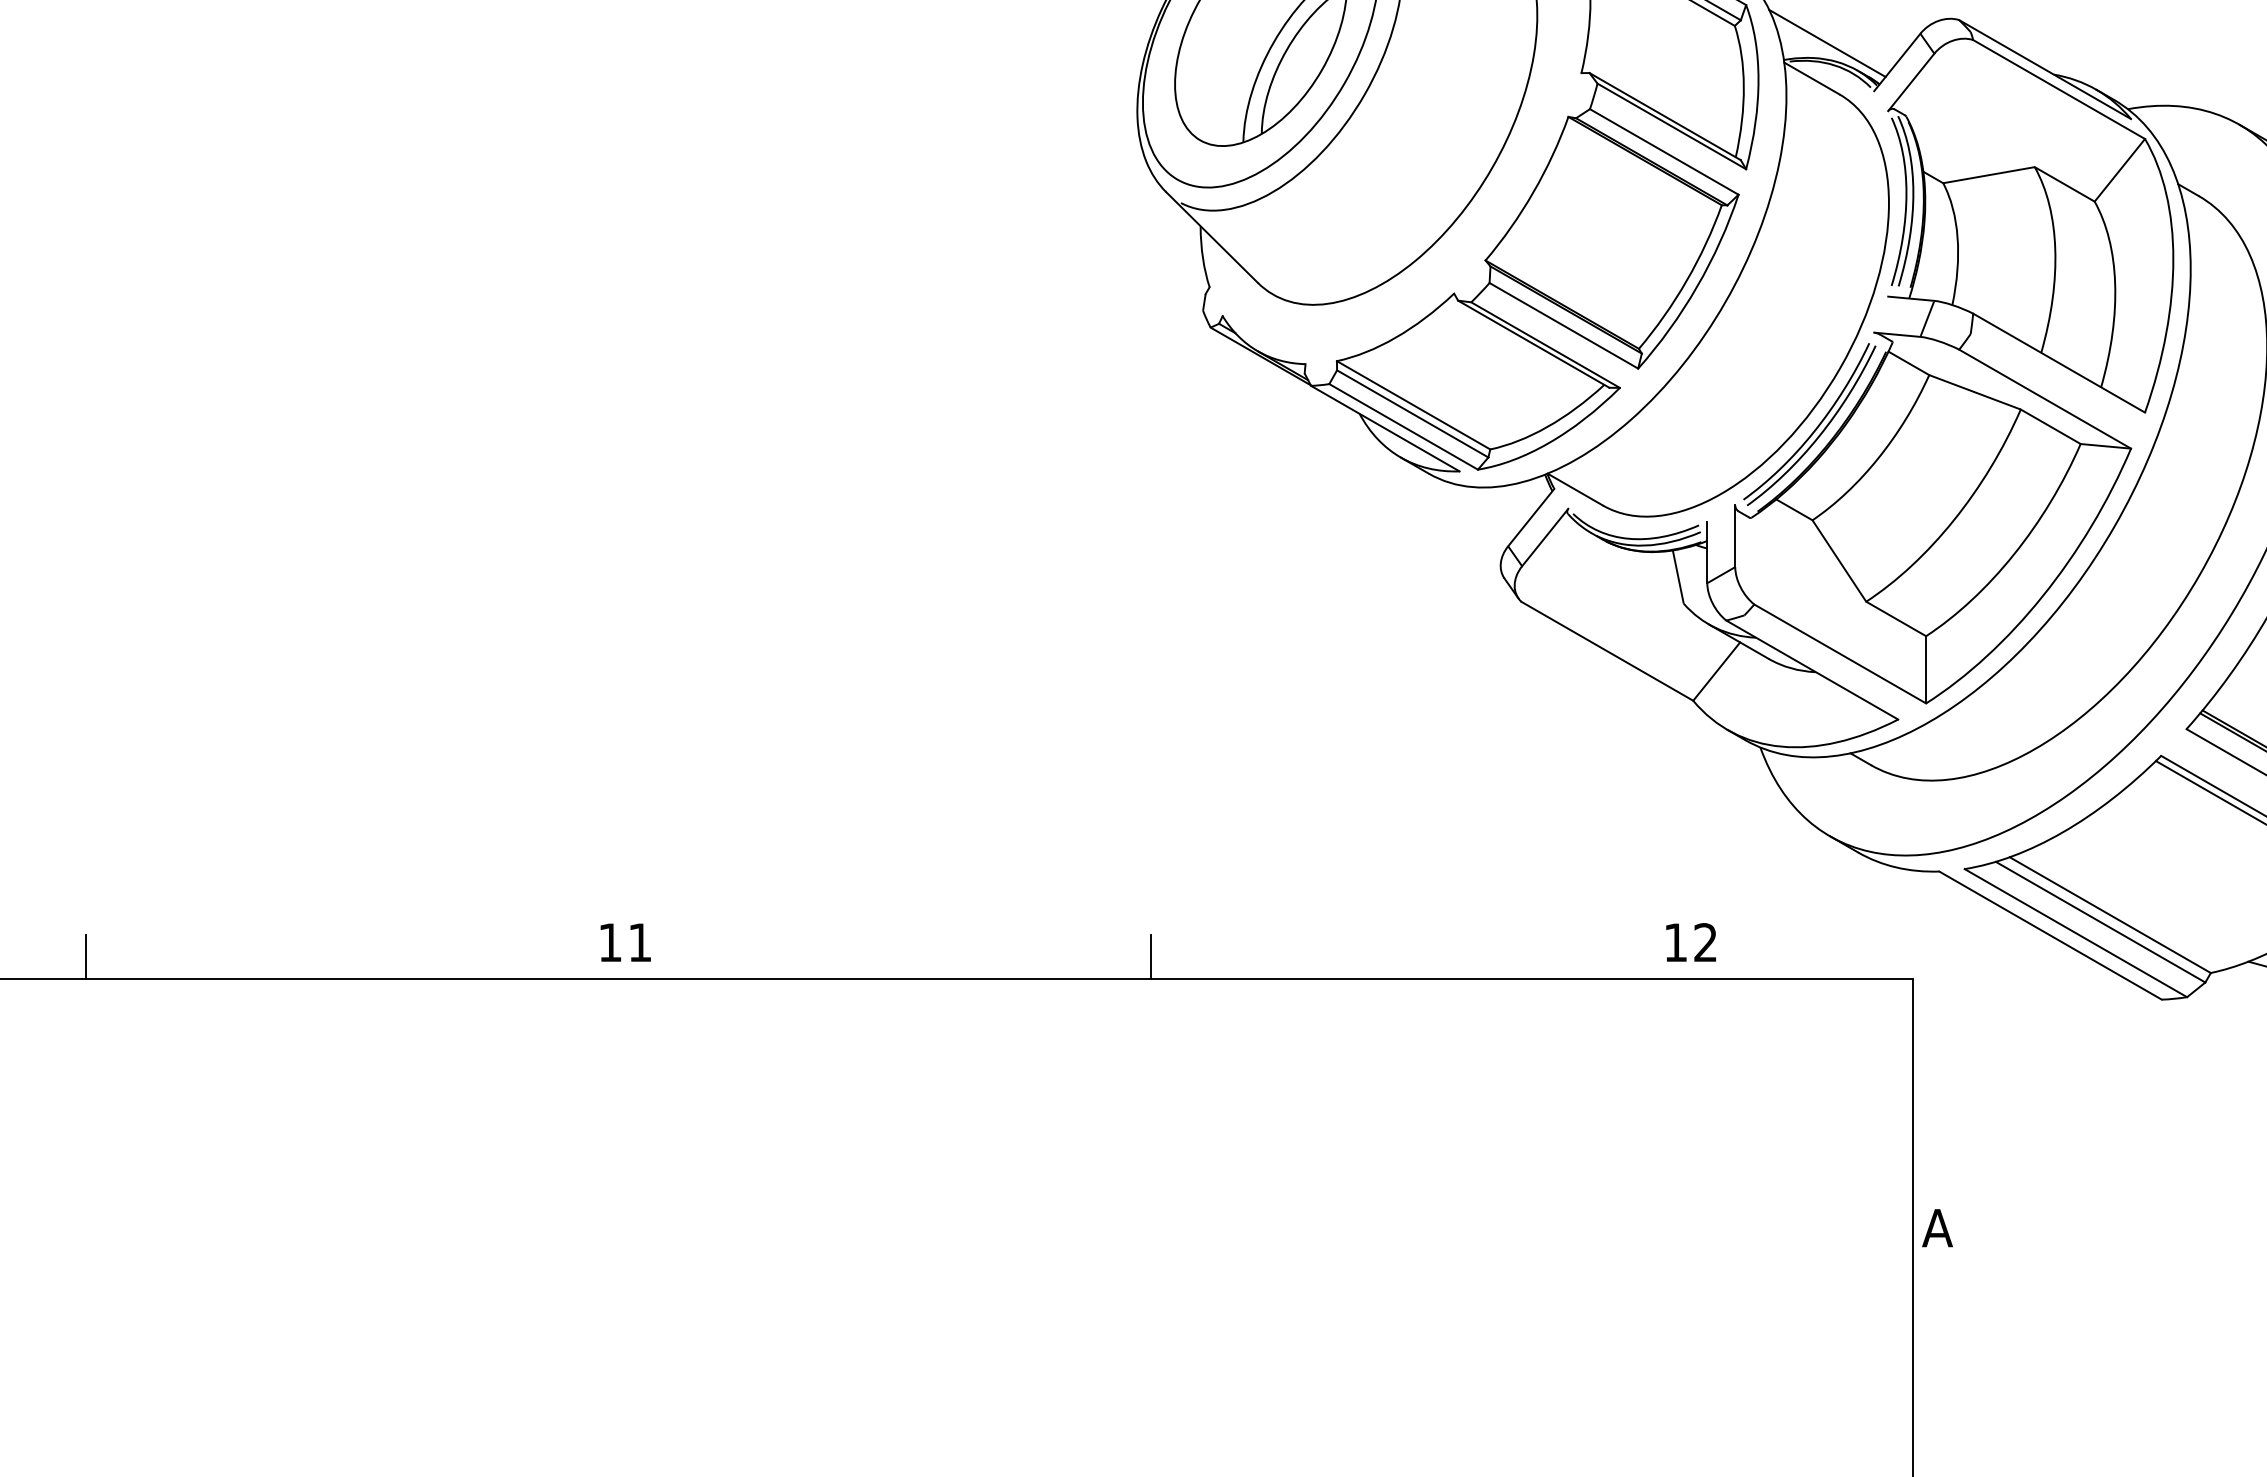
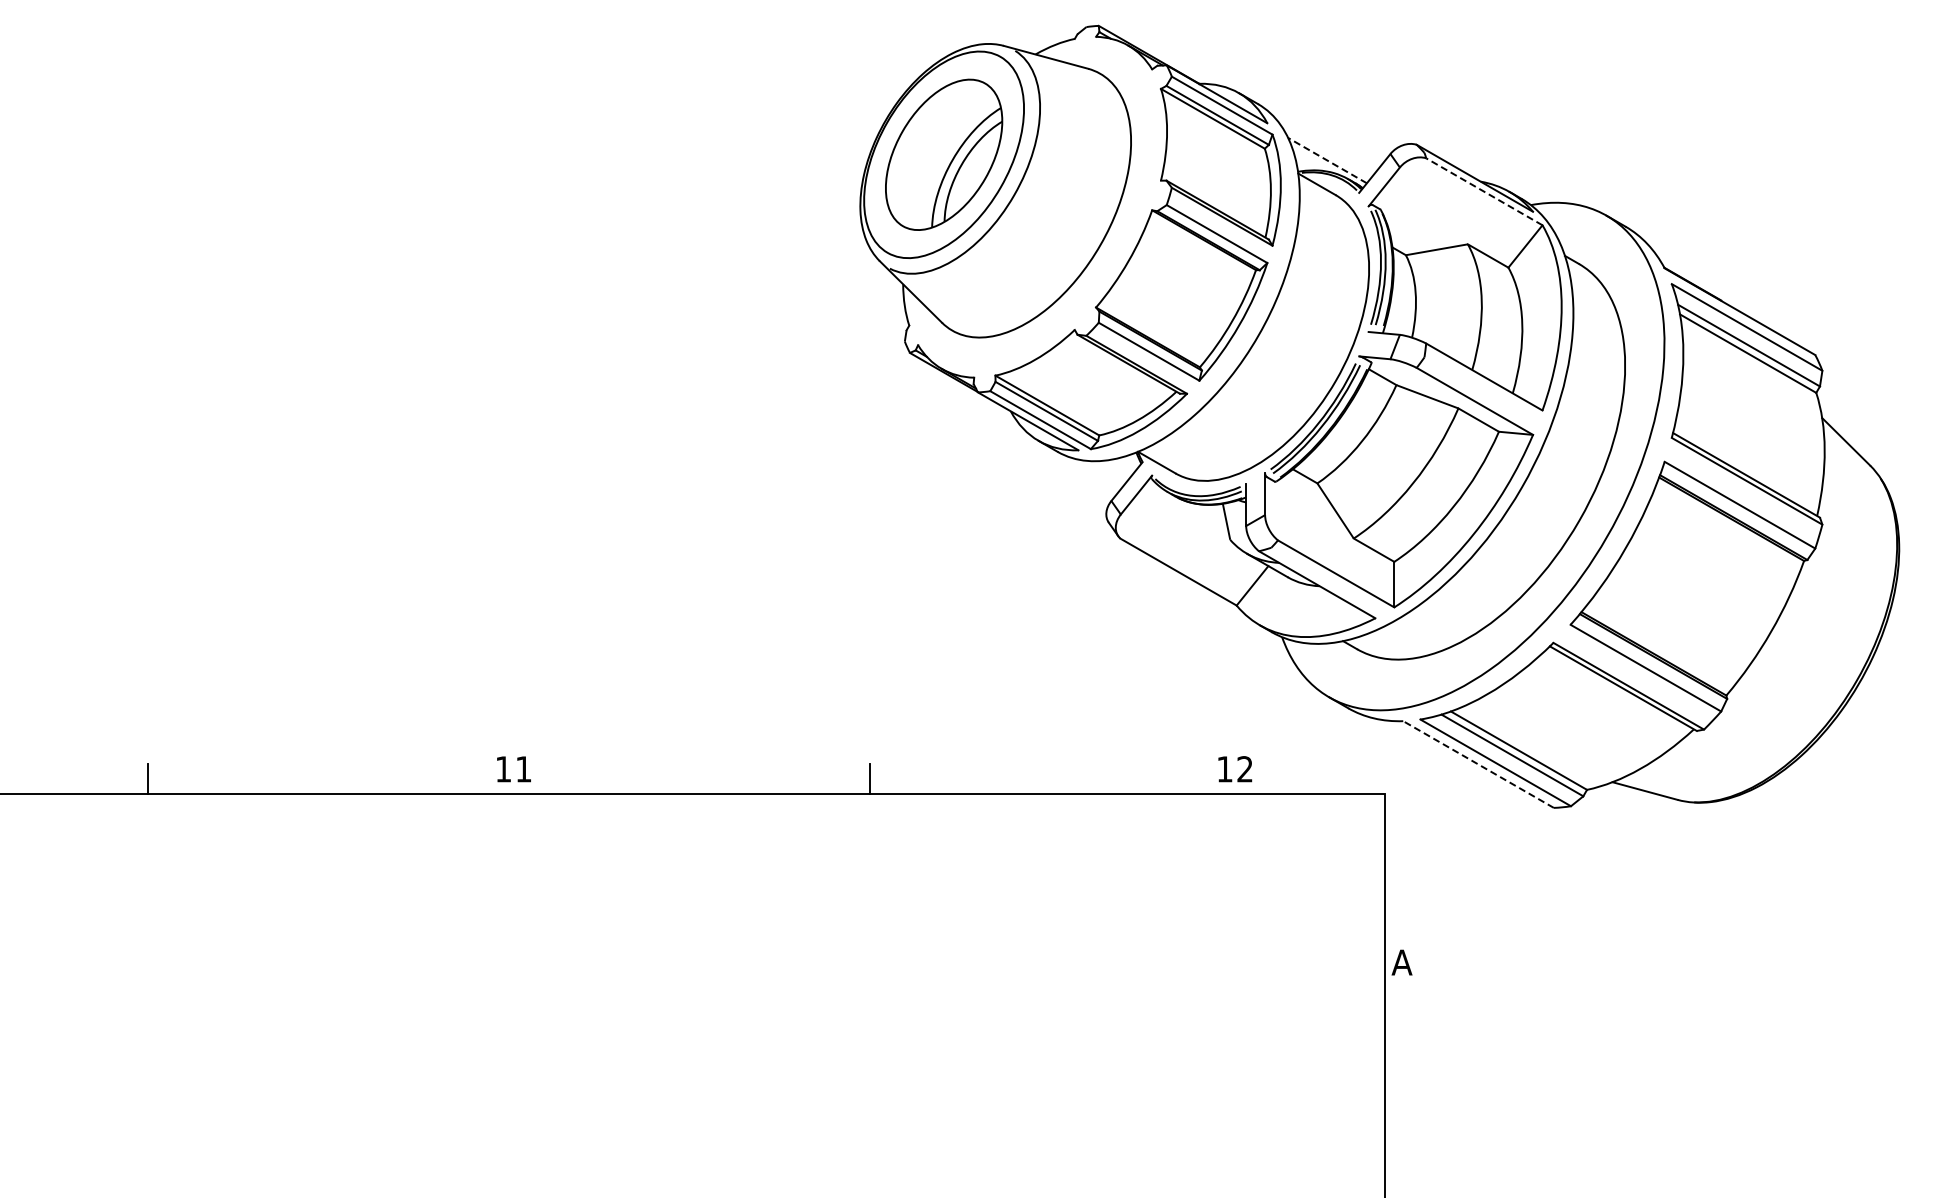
line: (1827, 43) -> (1327, 160), solid -> dashed
line: (2057, 89) -> (1483, 191), solid -> dashed
line: (2050, 935) -> (1478, 764), solid -> dashed

